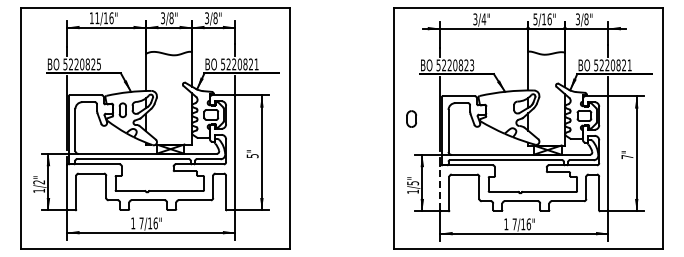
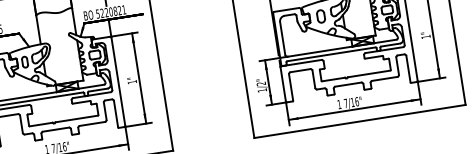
part: (411, 118) -> (320, 16), moved
text: (252, 156) -> (132, 82), 5" -> 1"
text: (627, 156) -> (426, 36), 7" -> 1"
text: (413, 183) -> (261, 83), 1/5" -> 1/2"
line: (440, 187) -> (283, 83), dashed -> solid

